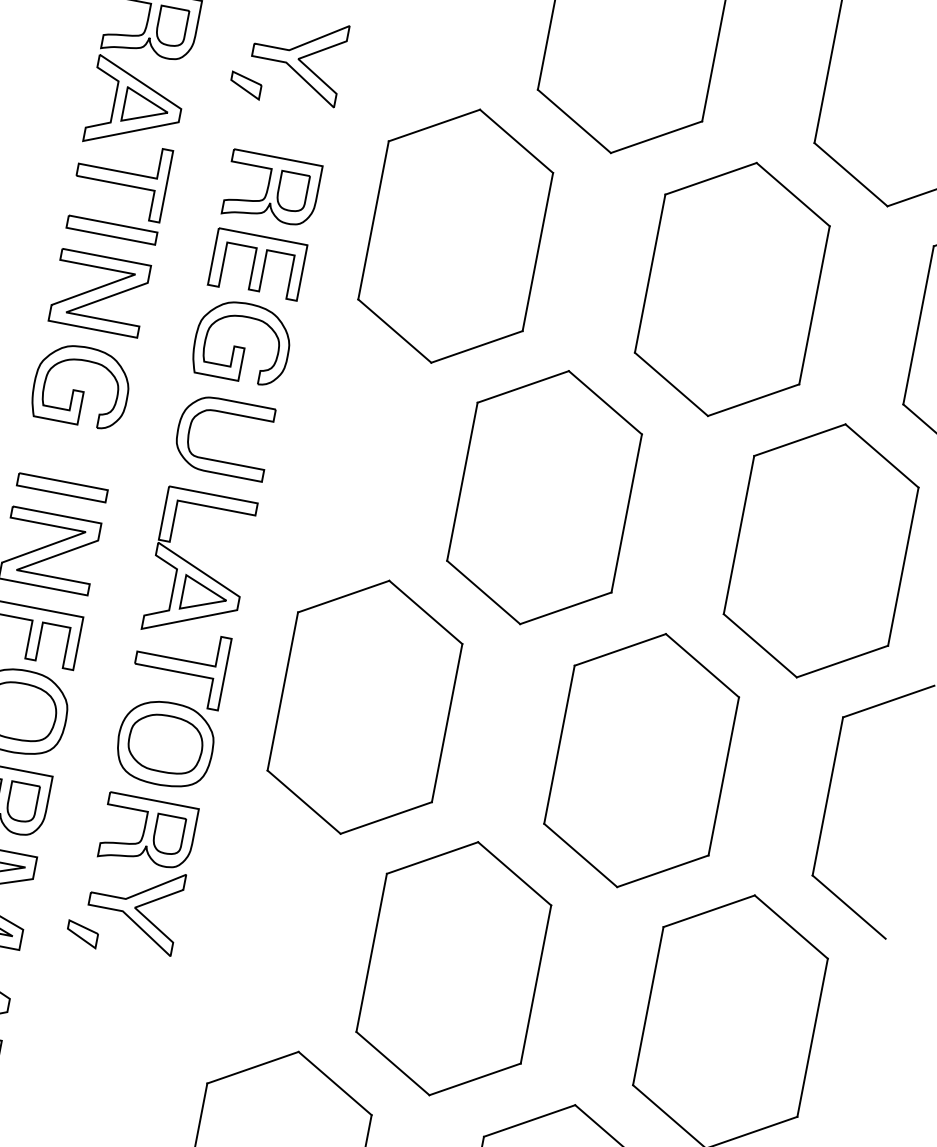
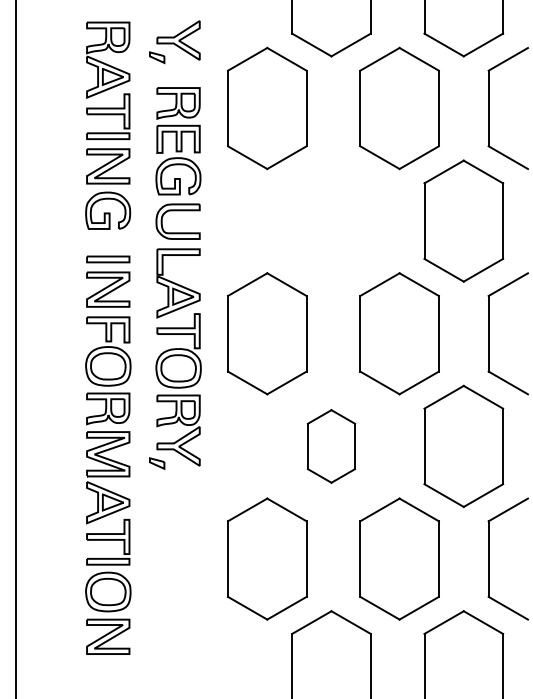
part: (544, 496) -> (331, 220), removed
part: (453, 968) -> (331, 446), size x0.6

